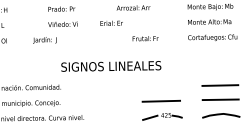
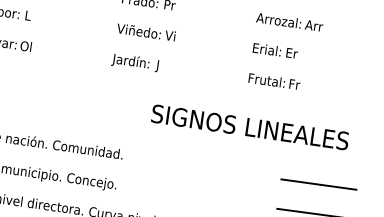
text: (111, 22) -> (275, 49), moved
text: (145, 38) -> (274, 81), moved
text: (44, 40) -> (134, 62), moved
text: (111, 66) -> (250, 127), moved
line: (160, 86) -> (317, 184), added

